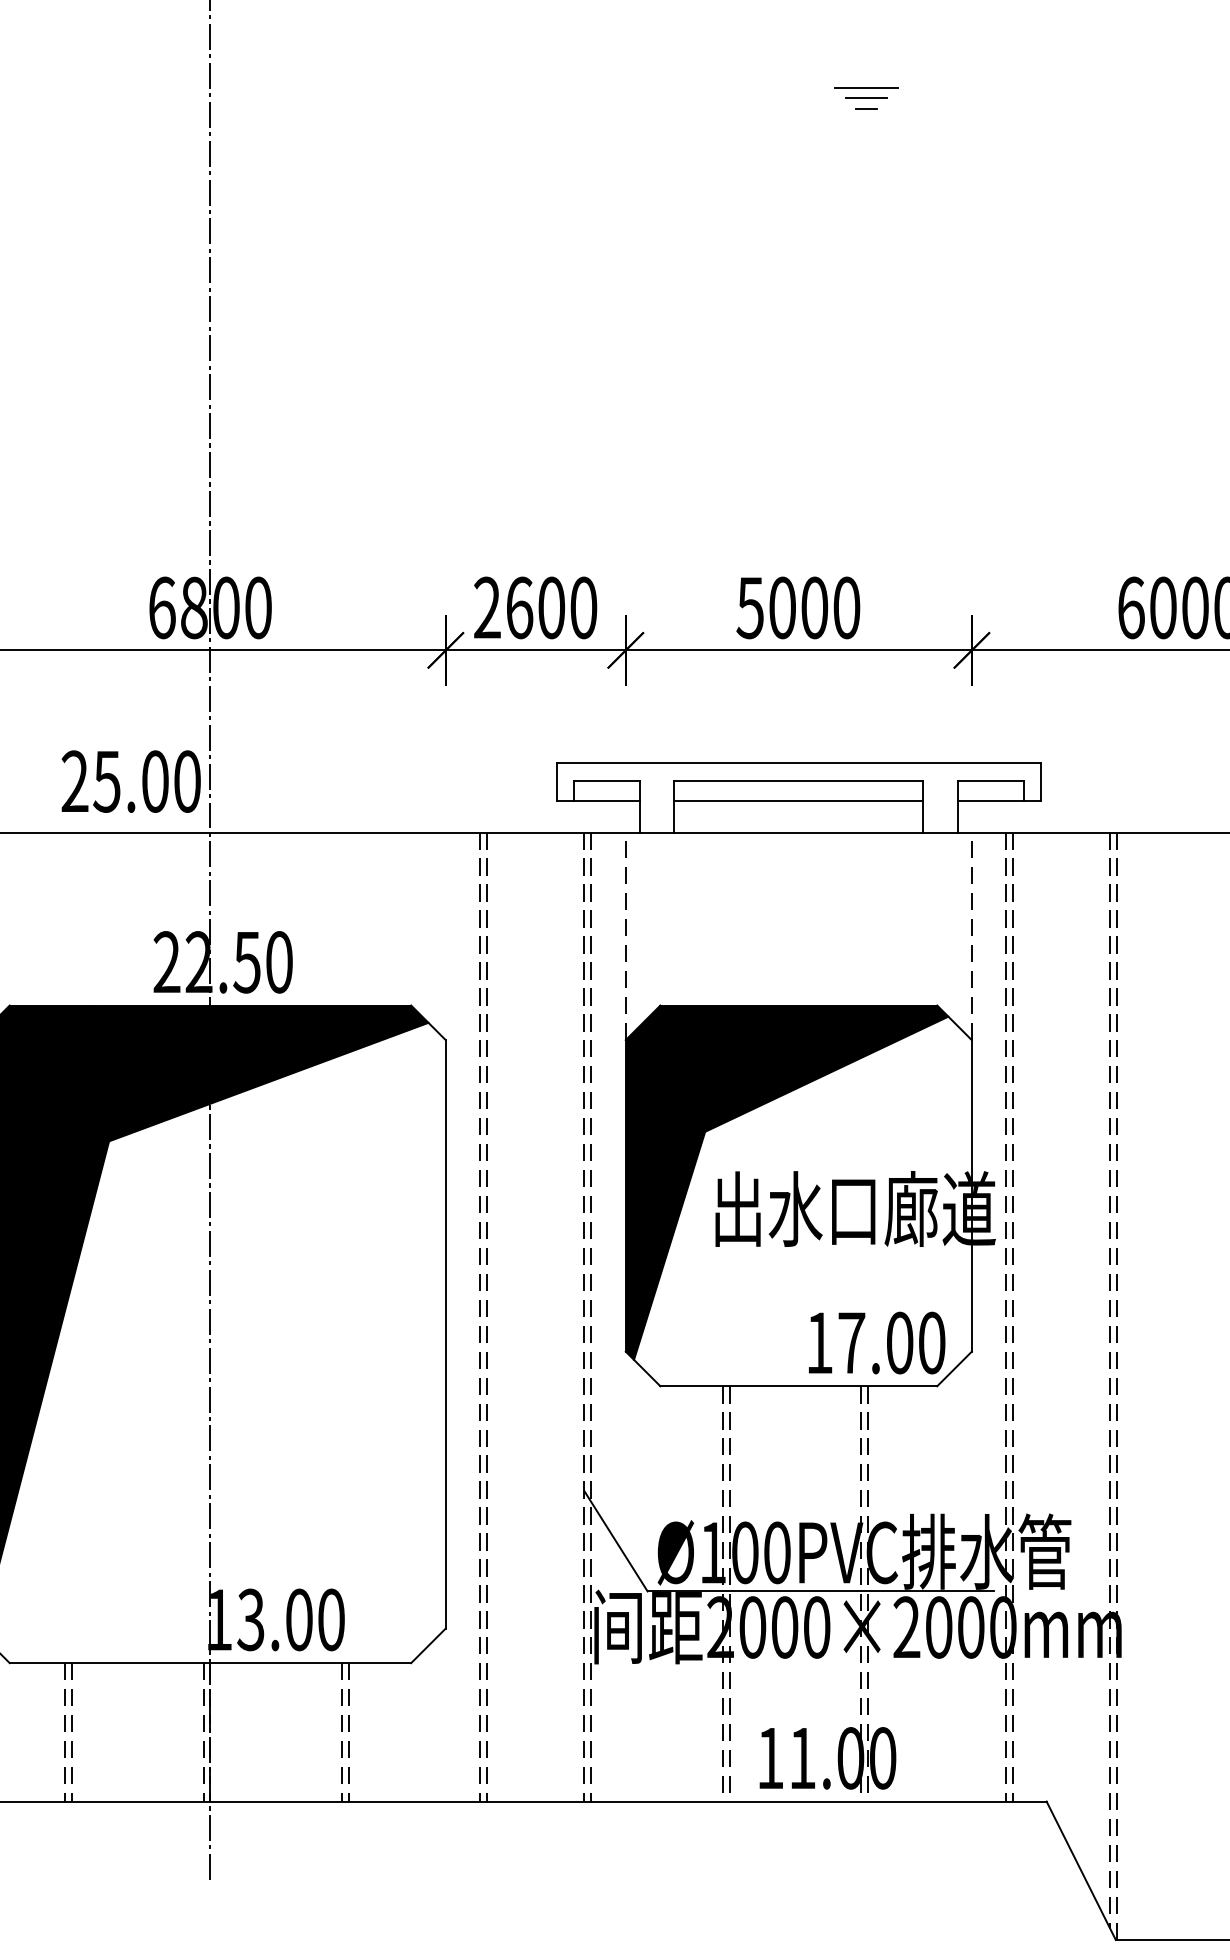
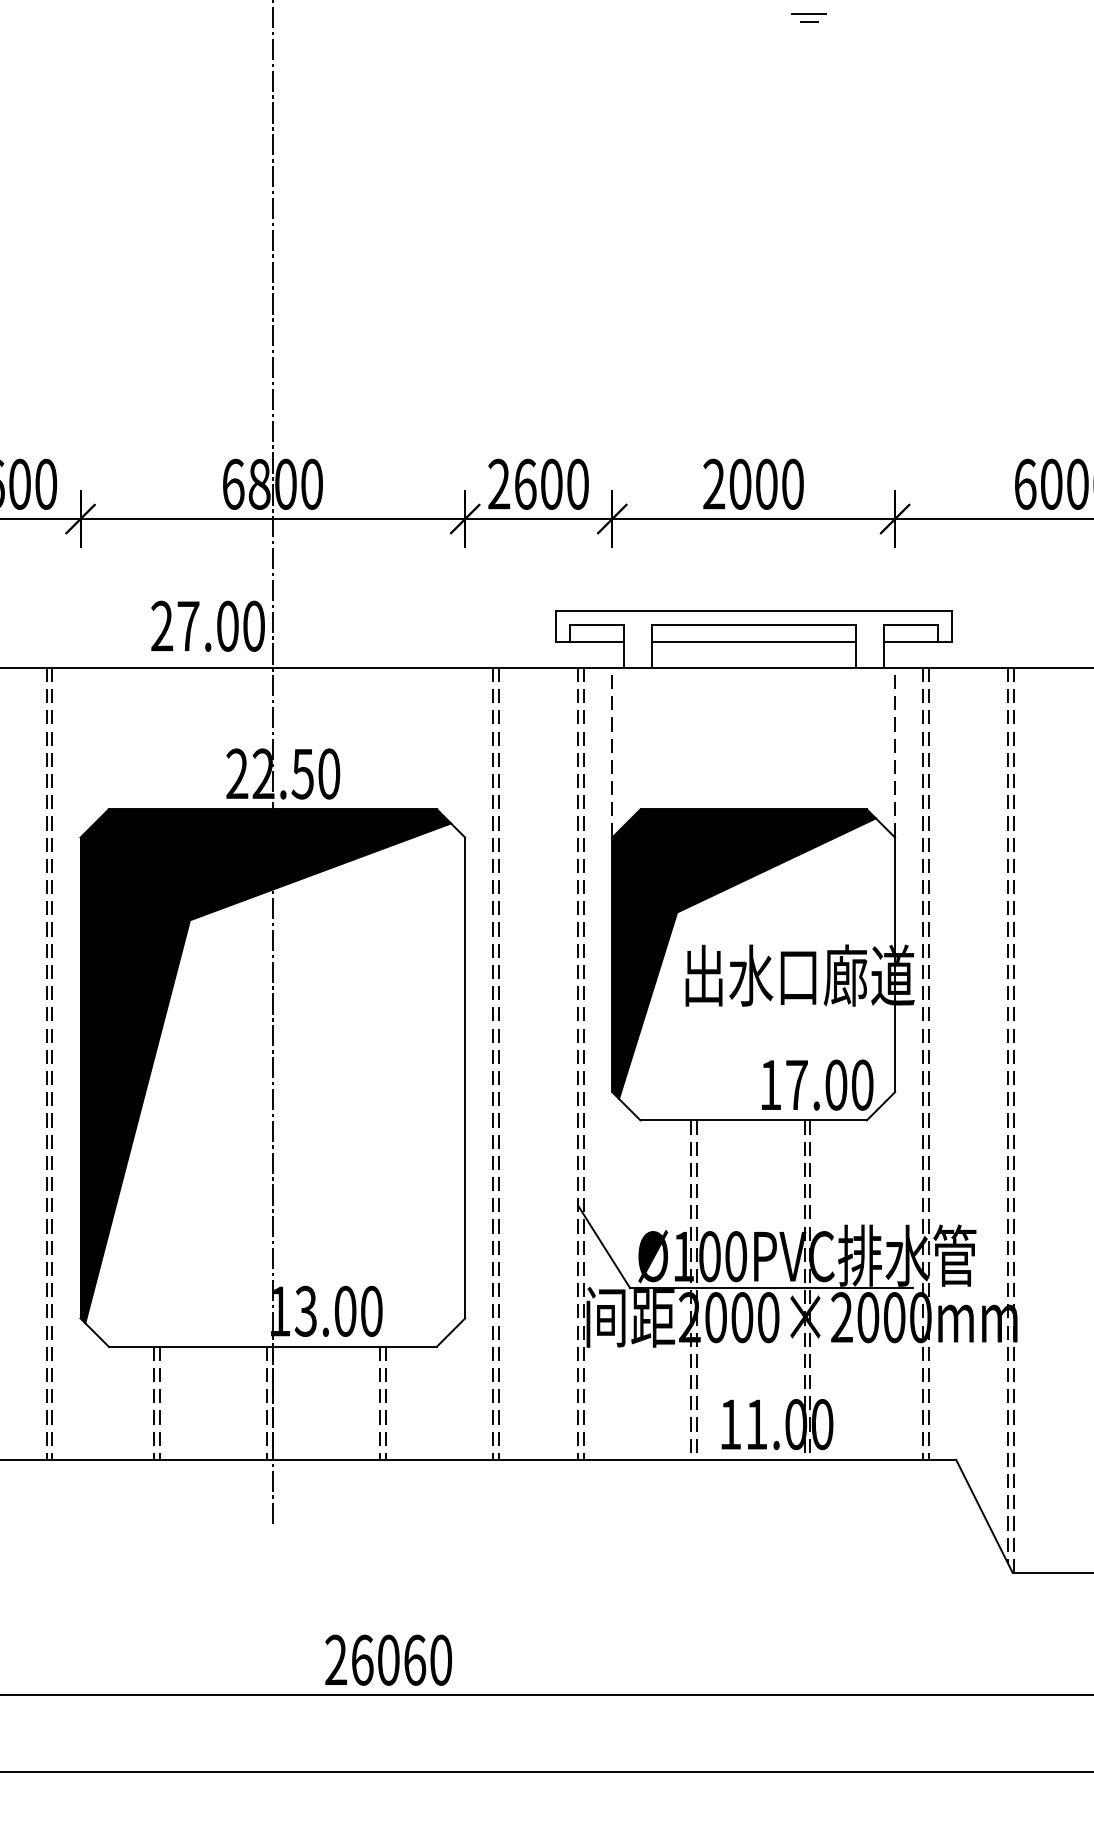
line: (865, 88) -> (808, 59), removed
part: (865, 102) -> (808, 17), moved
text: (749, 606) -> (713, 483), 5000 -> 2000
text: (107, 781) -> (188, 626), 25.00 -> 27.00

